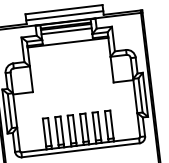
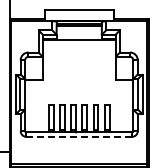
line: (63, 15) -> (78, 15), removed
line: (65, 31) -> (78, 29), removed
line: (79, 150) -> (78, 136), solid -> dashed

